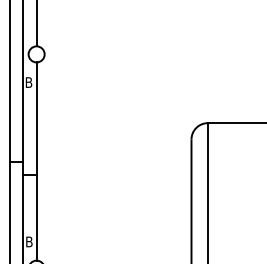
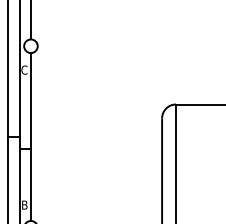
text: (29, 81) -> (24, 69), B -> C

